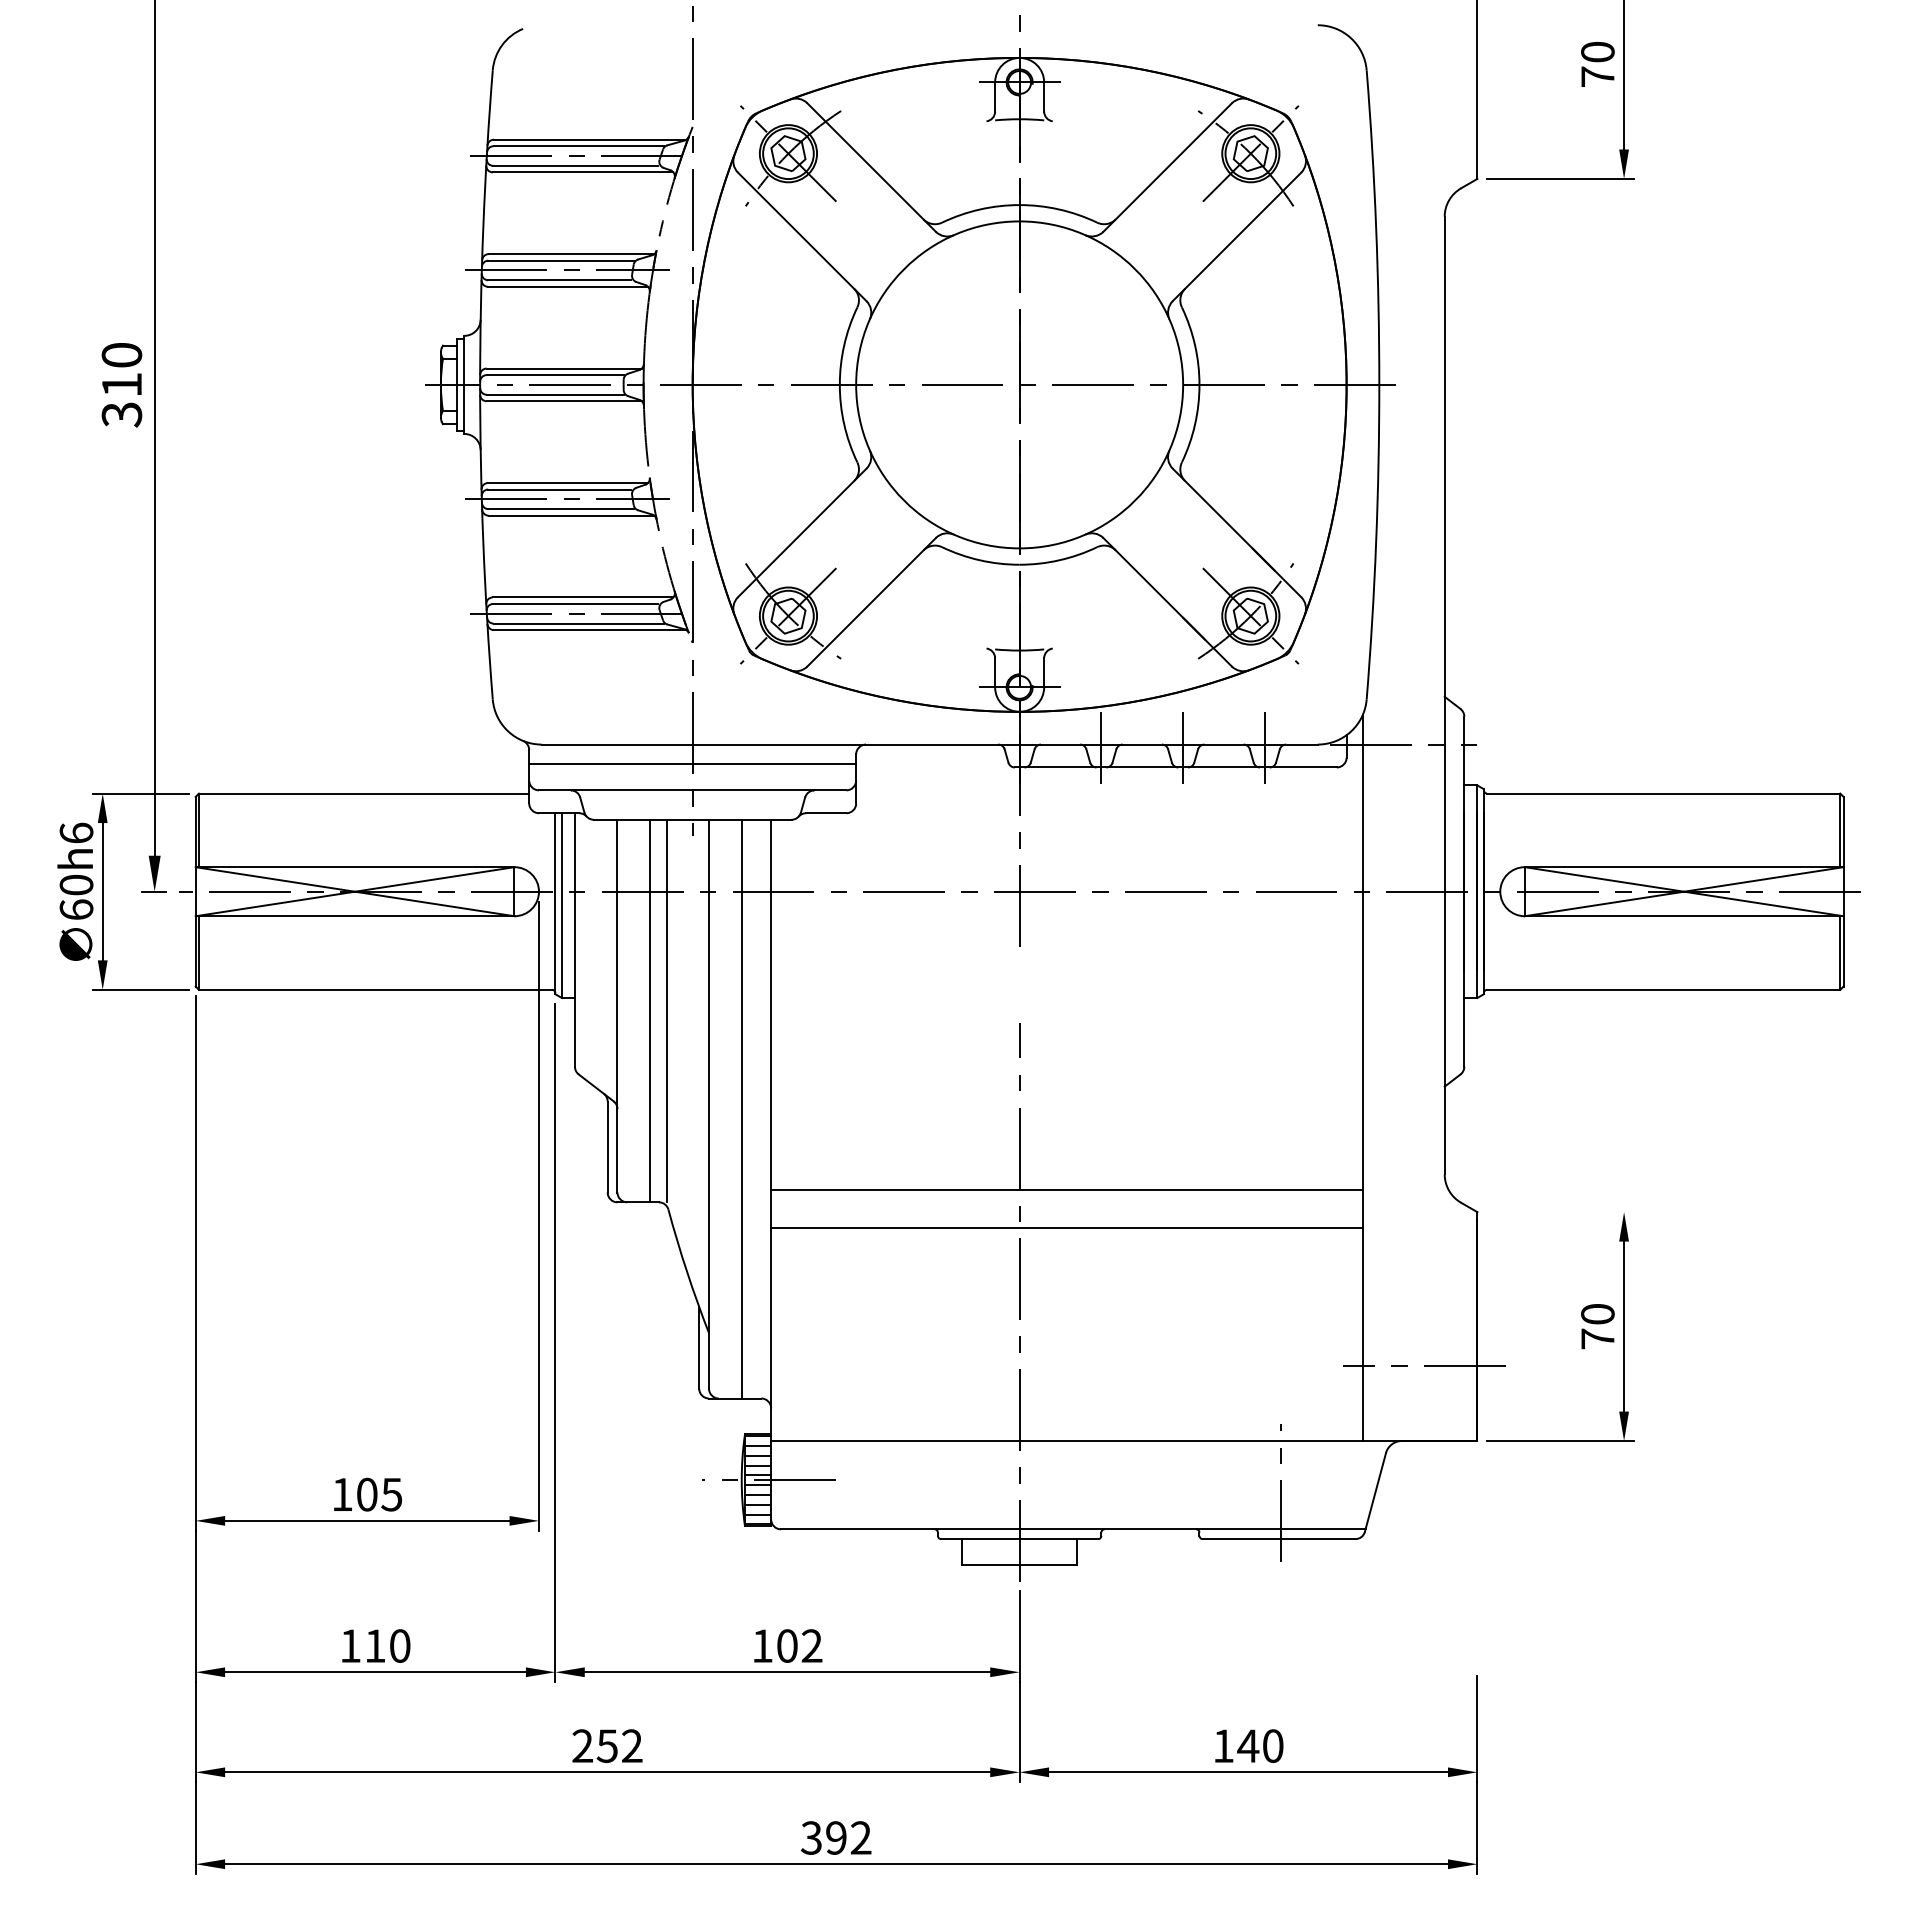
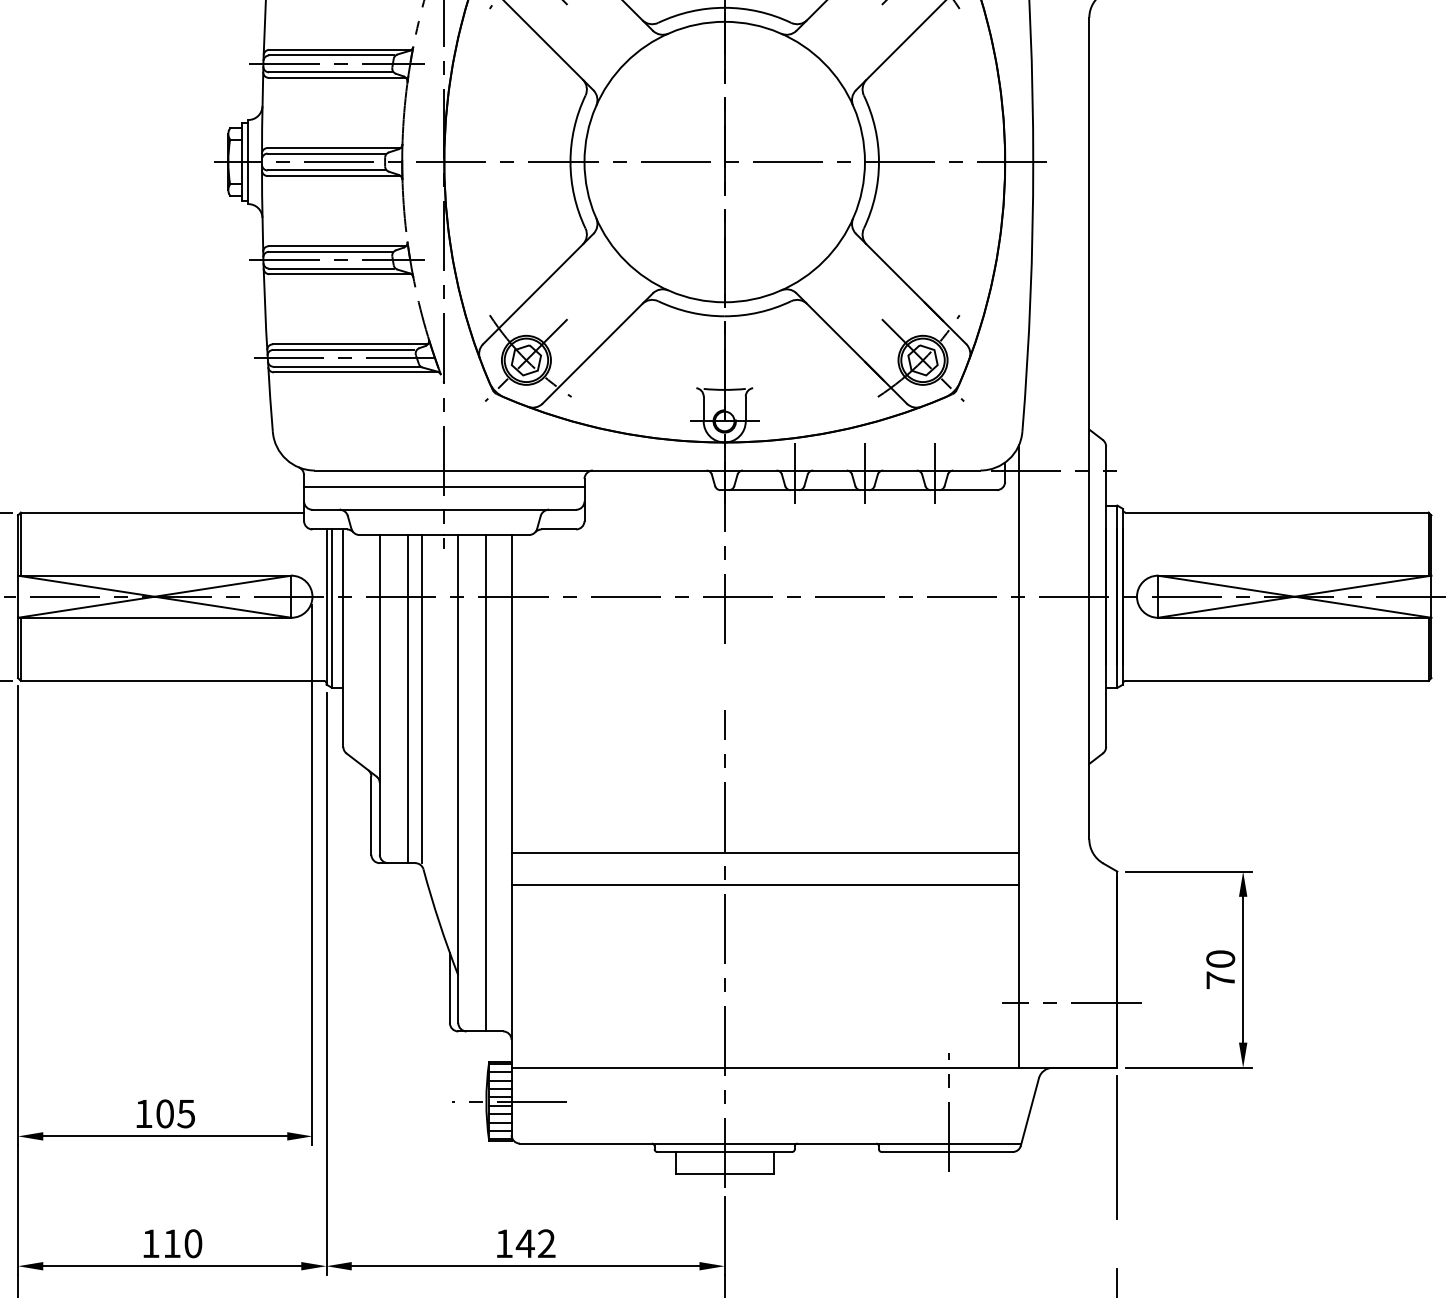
line: (1560, 1212) -> (1188, 871), added
line: (1477, 1533) -> (1117, 1147), added
text: (787, 1645) -> (525, 1243), 102 -> 142

